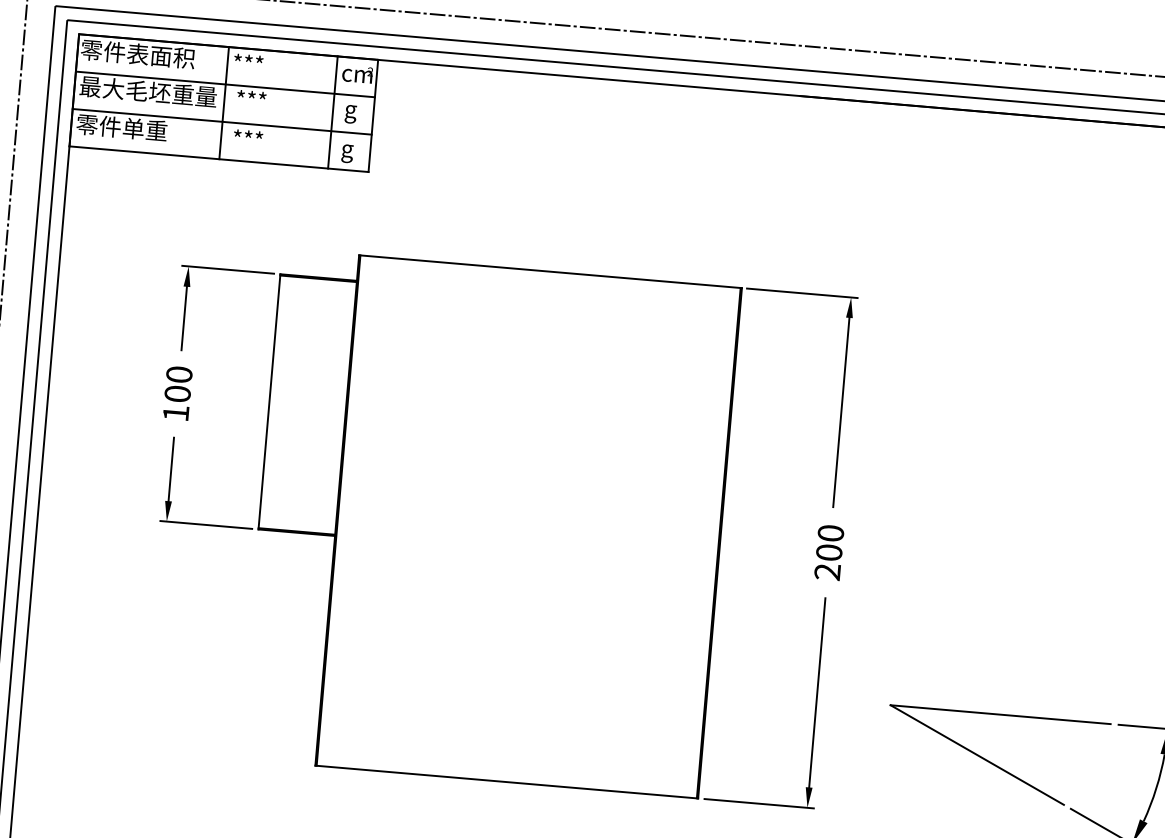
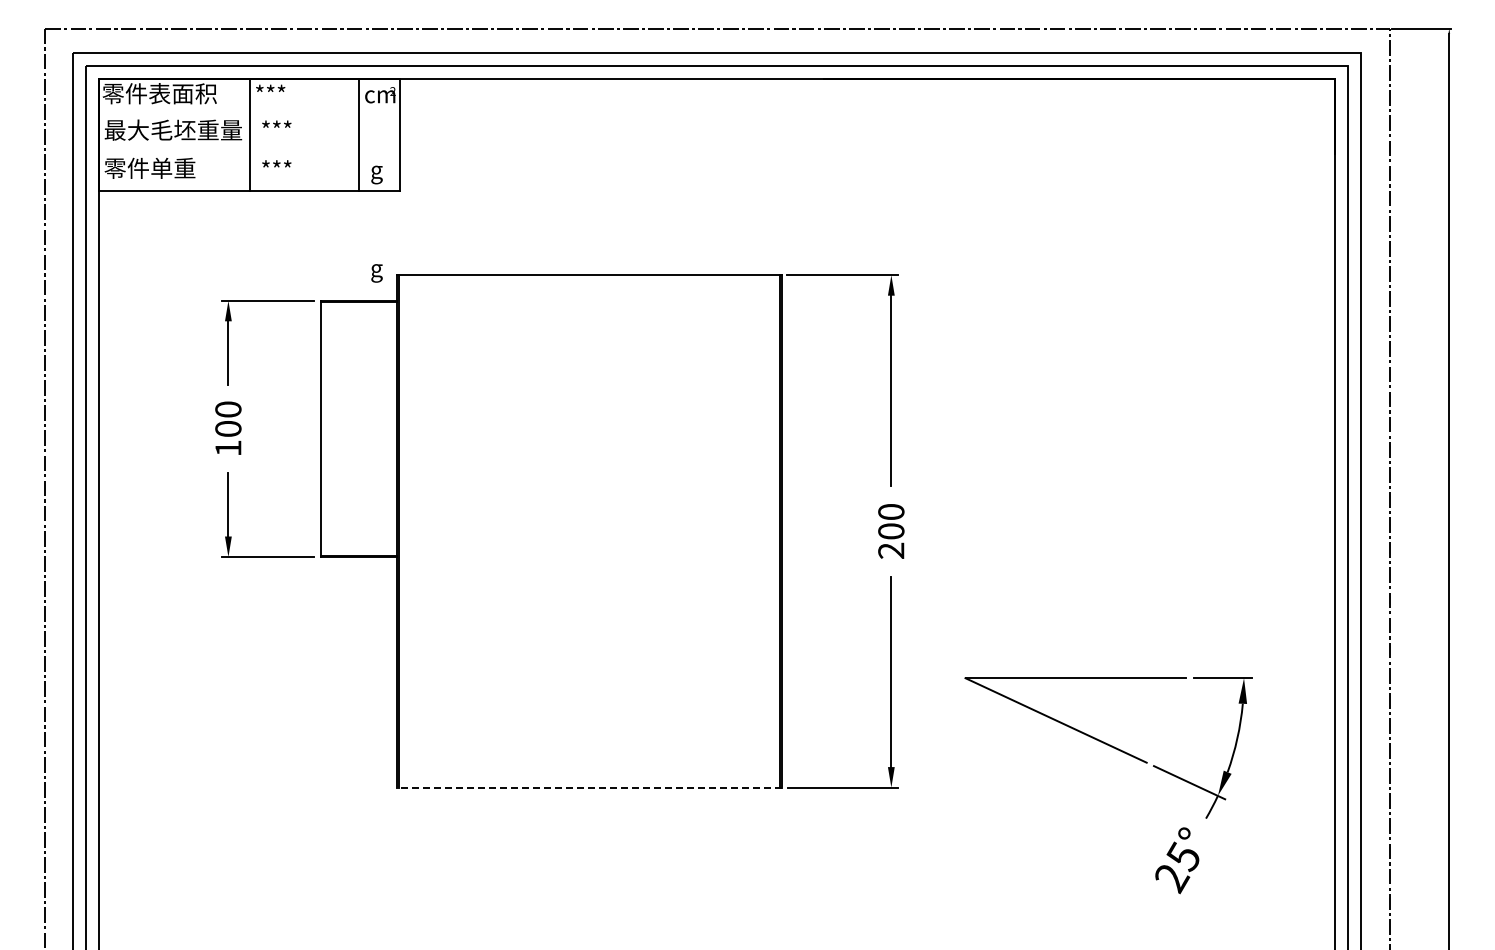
line: (225, 84) -> (249, 116), removed
text: (350, 114) -> (376, 273), moved
line: (222, 121) -> (249, 153), removed
line: (506, 781) -> (589, 787), solid -> dashed

